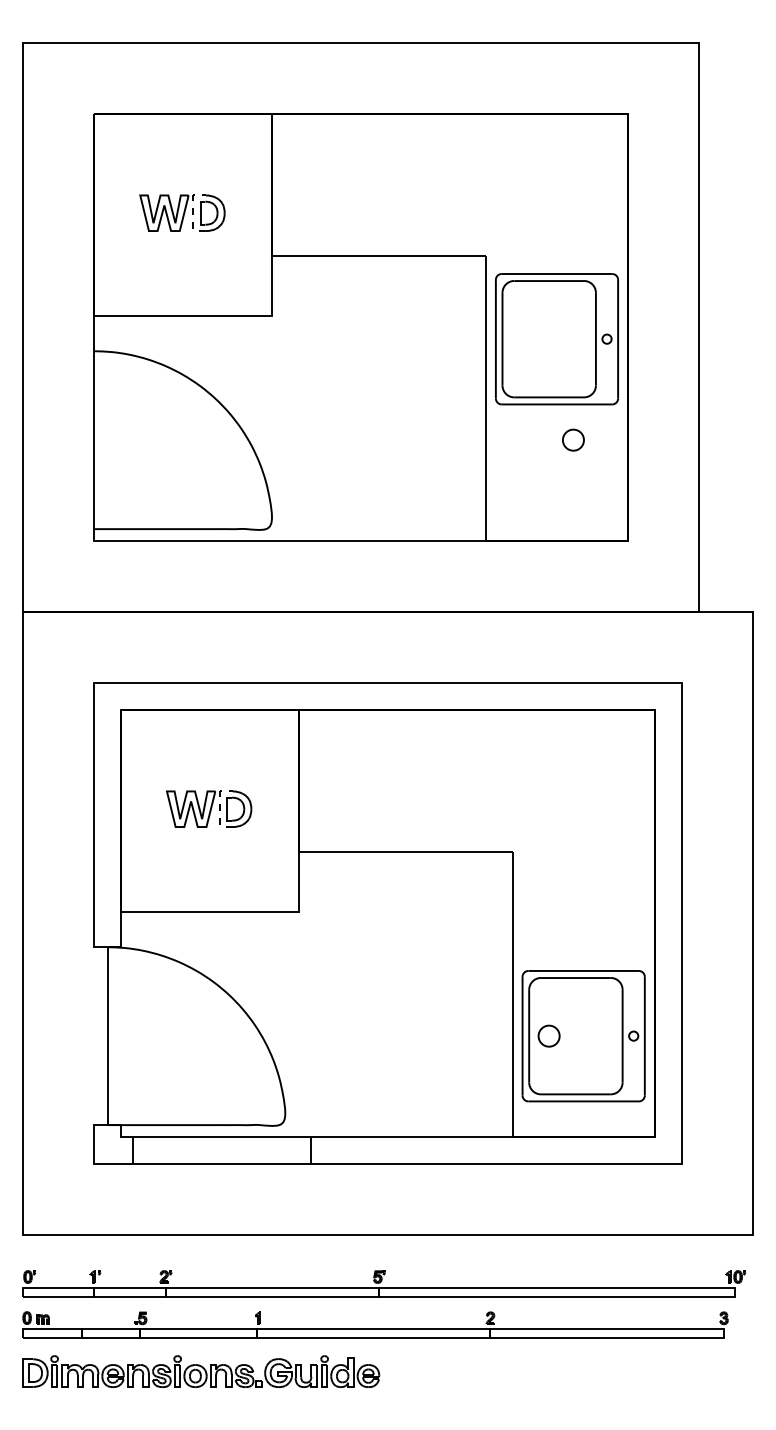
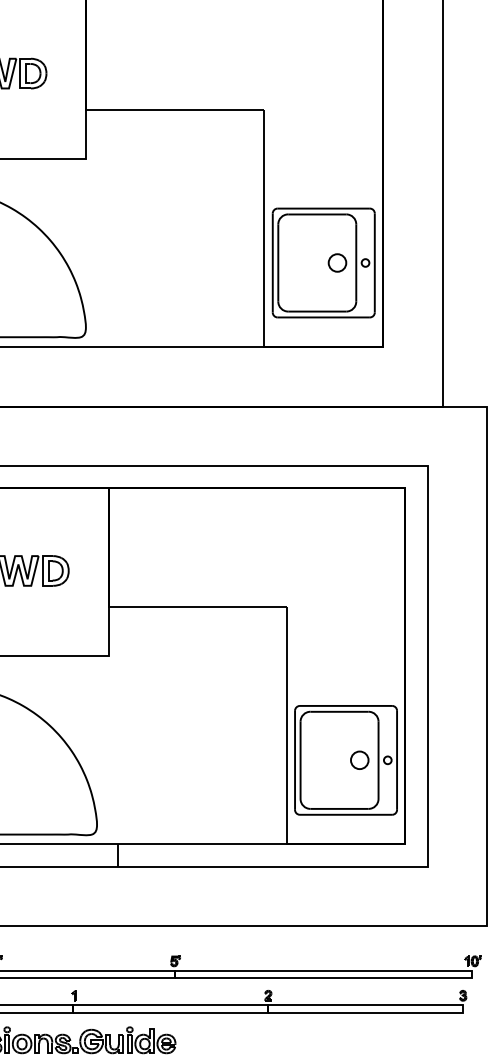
line: (193, 213) -> (20, 73), dashed -> solid
part: (556, 339) -> (323, 263), moved
line: (220, 809) -> (42, 571), dashed -> solid
circle: (548, 1035) -> (359, 759), moved

